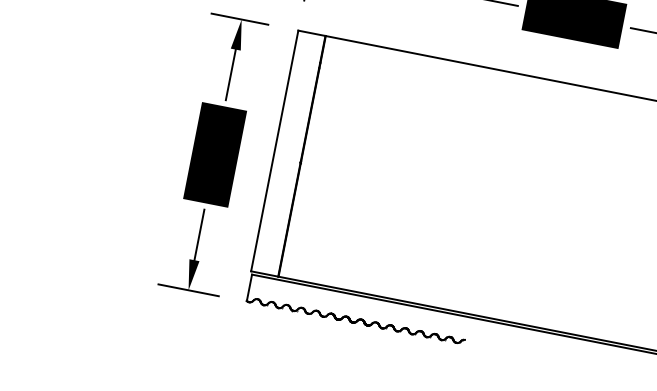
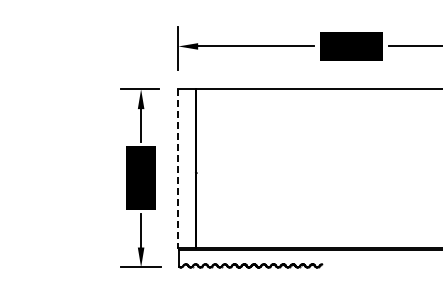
line: (274, 151) -> (178, 168), solid -> dashed

